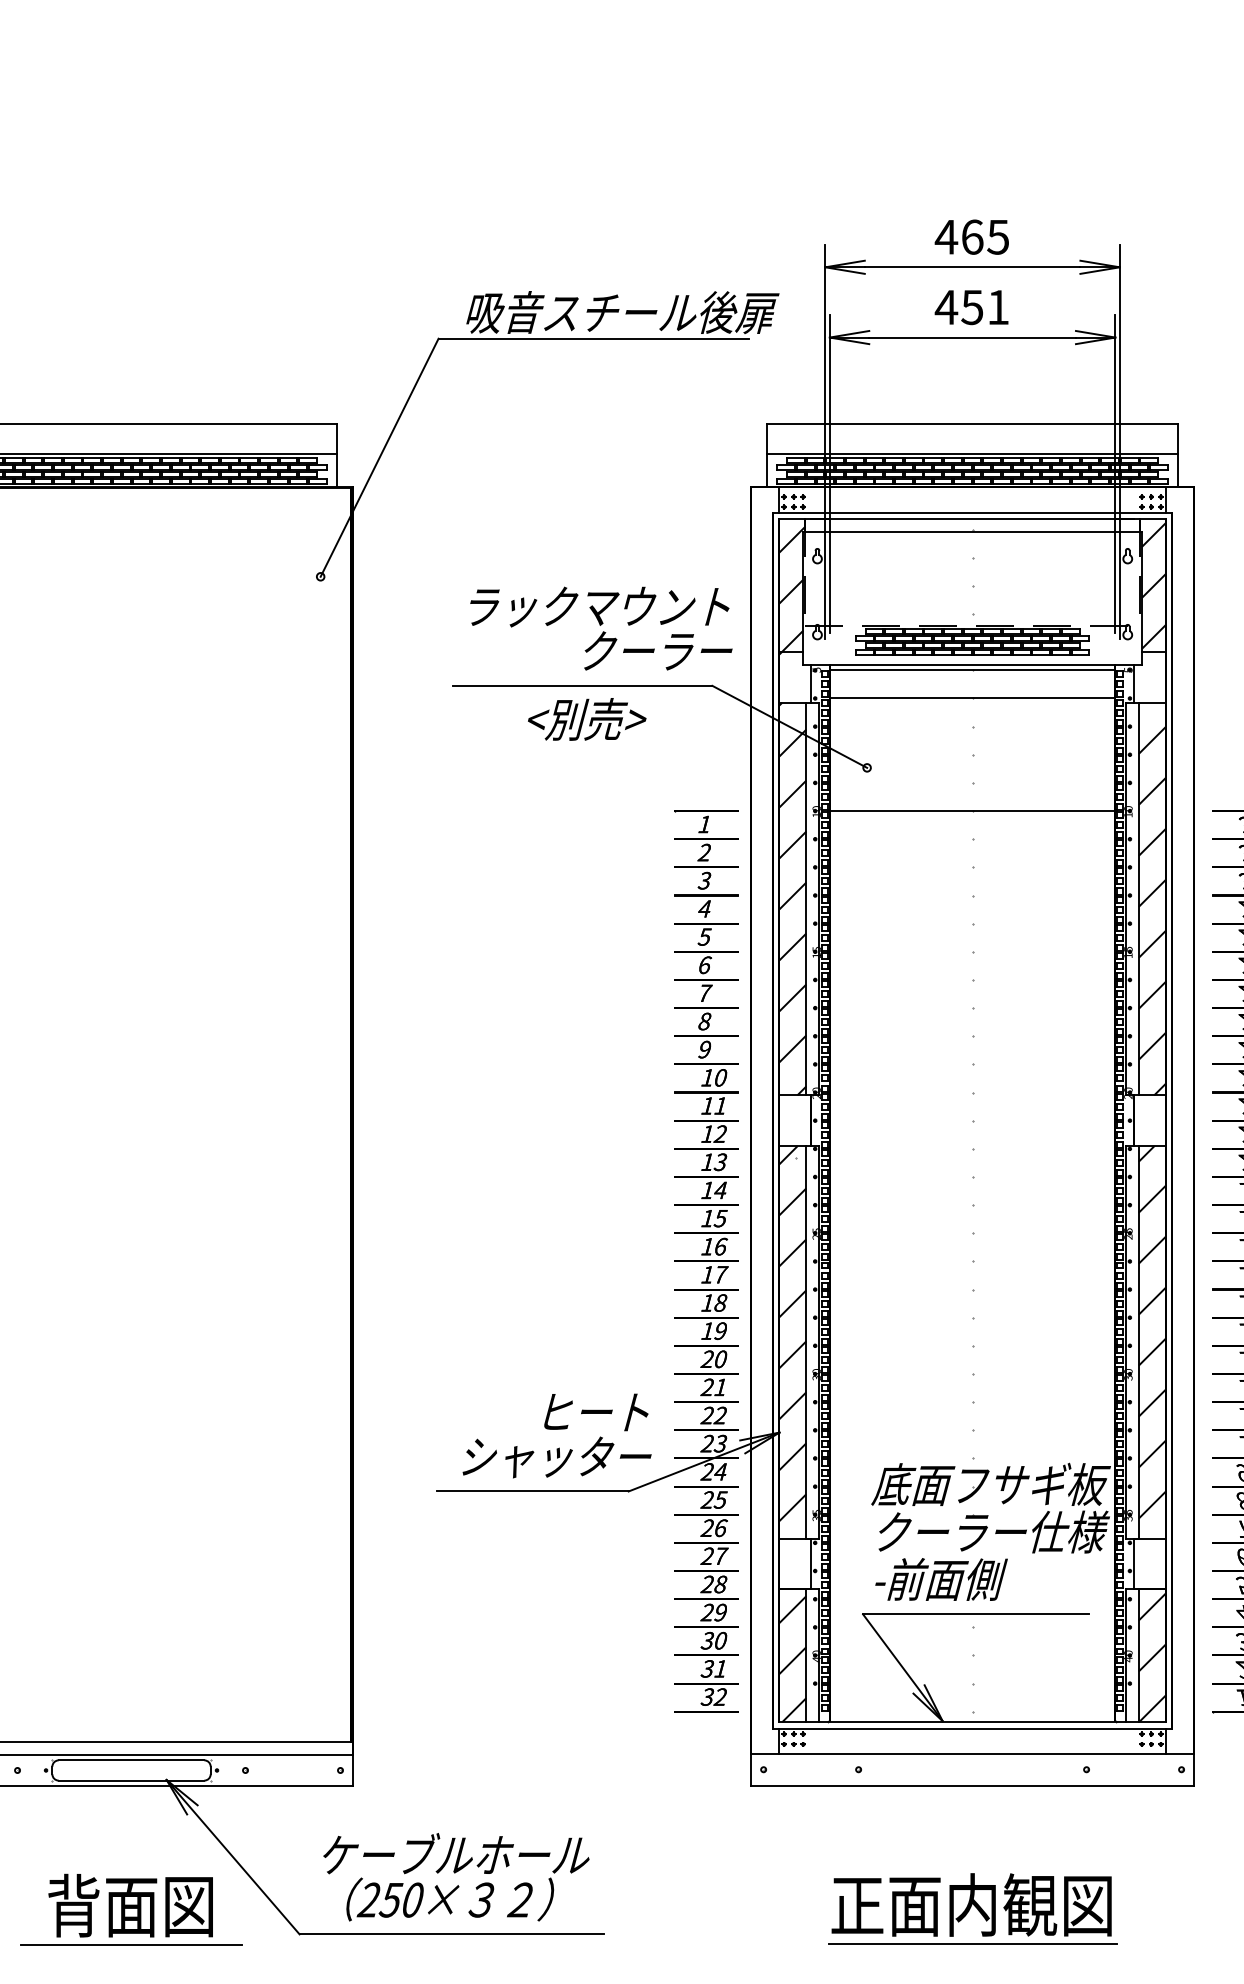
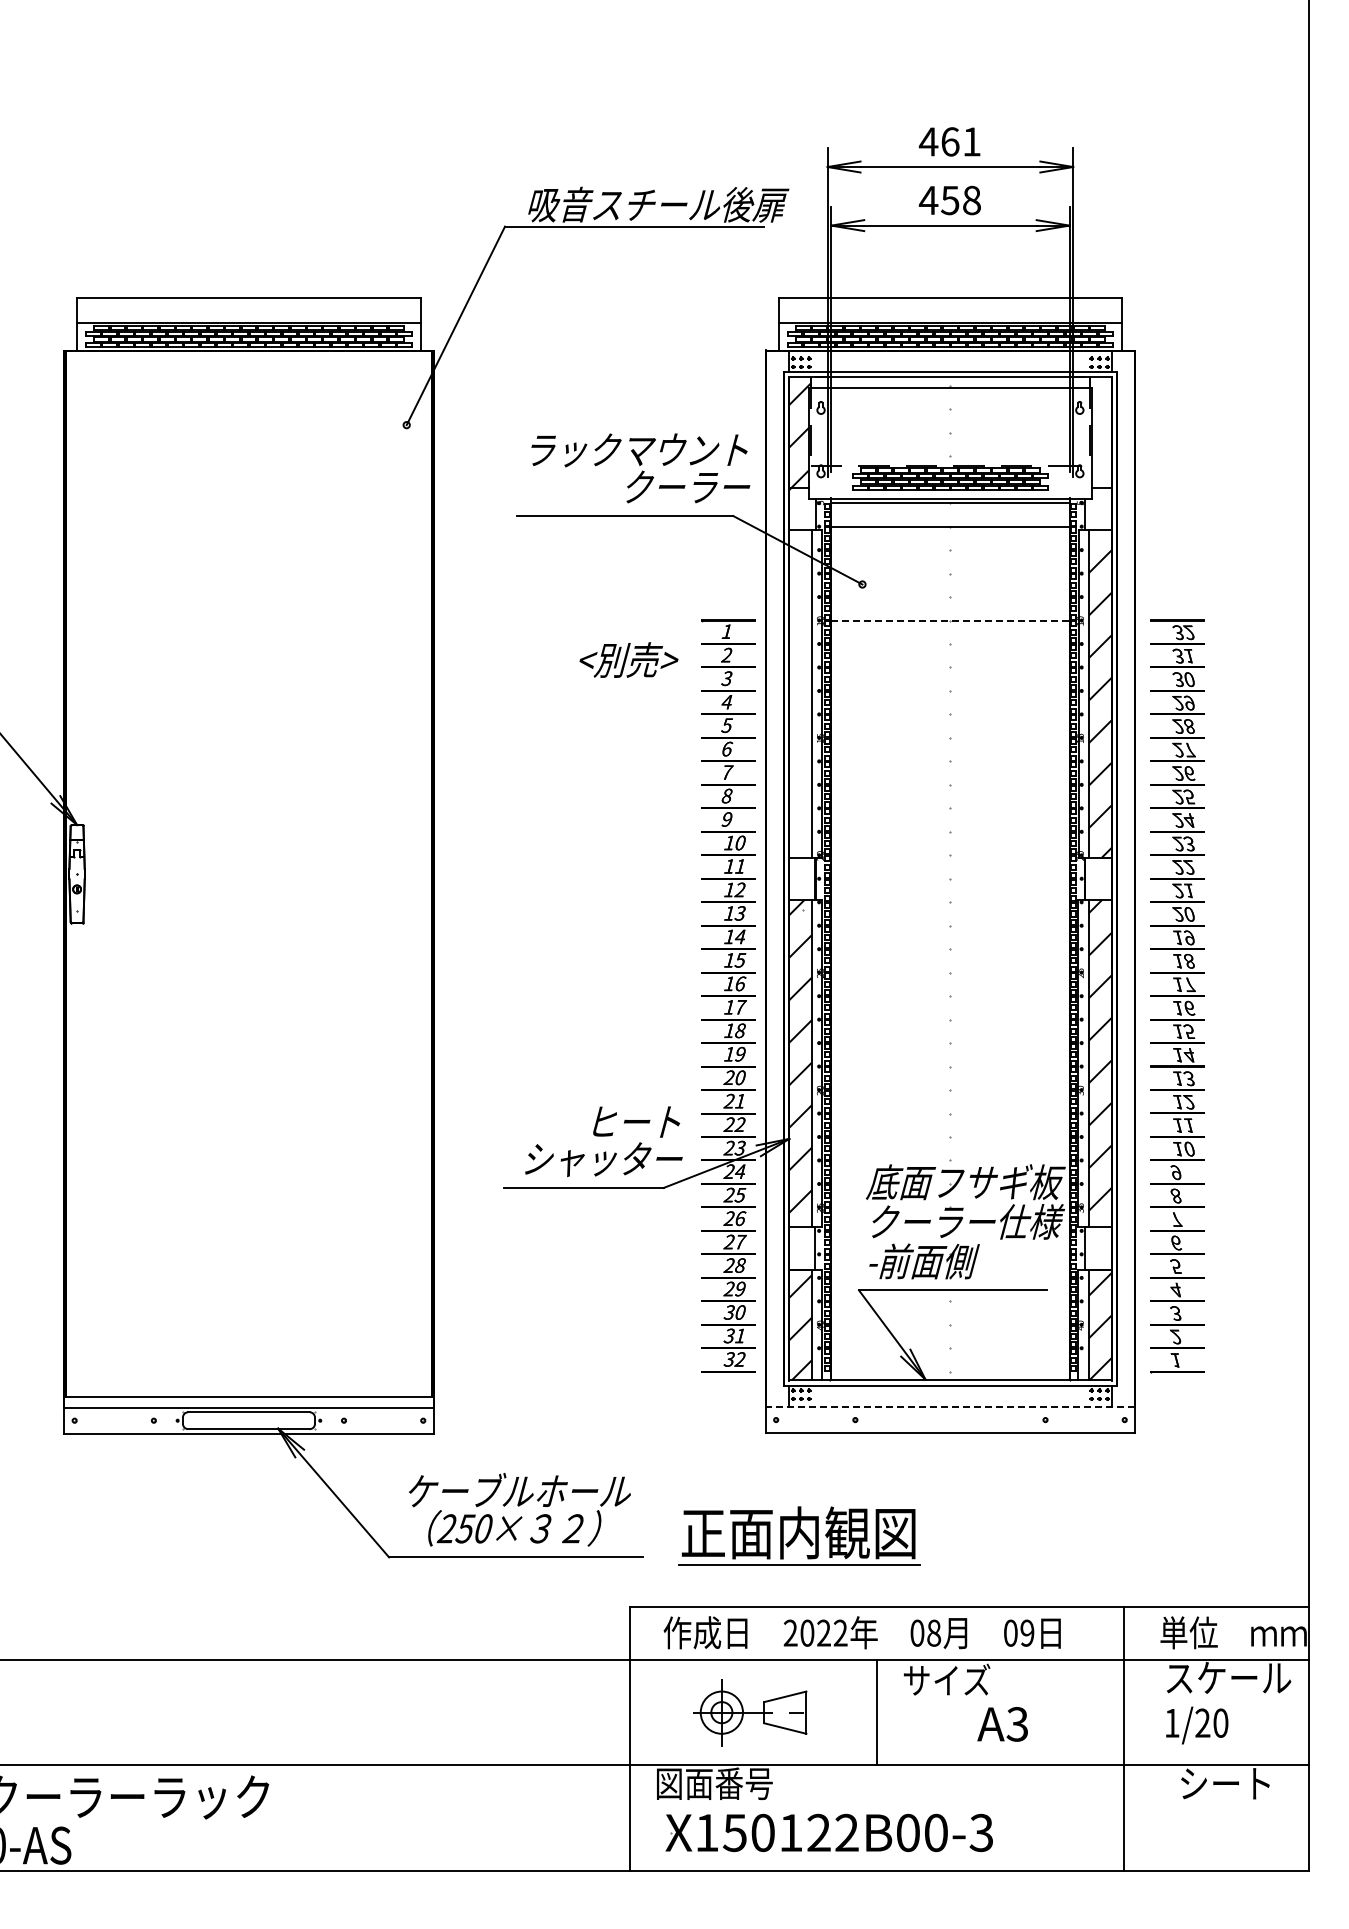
text: (997, 236) -> (971, 141), 465 -> 461
text: (997, 307) -> (971, 200), 451 -> 458
hatch: (1153, 585) -> (1101, 432), removed
text: (586, 718) -> (628, 659), moved
line: (972, 811) -> (950, 620), solid -> dashed
hatch: (792, 898) -> (800, 693), removed
line: (972, 1753) -> (950, 1406), solid -> dashed
part: (972, 1908) -> (799, 1535), moved
part: (130, 1909) -> (248, 1536), removed

